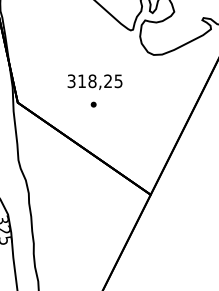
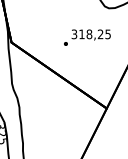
text: (94, 81) -> (90, 34), moved

